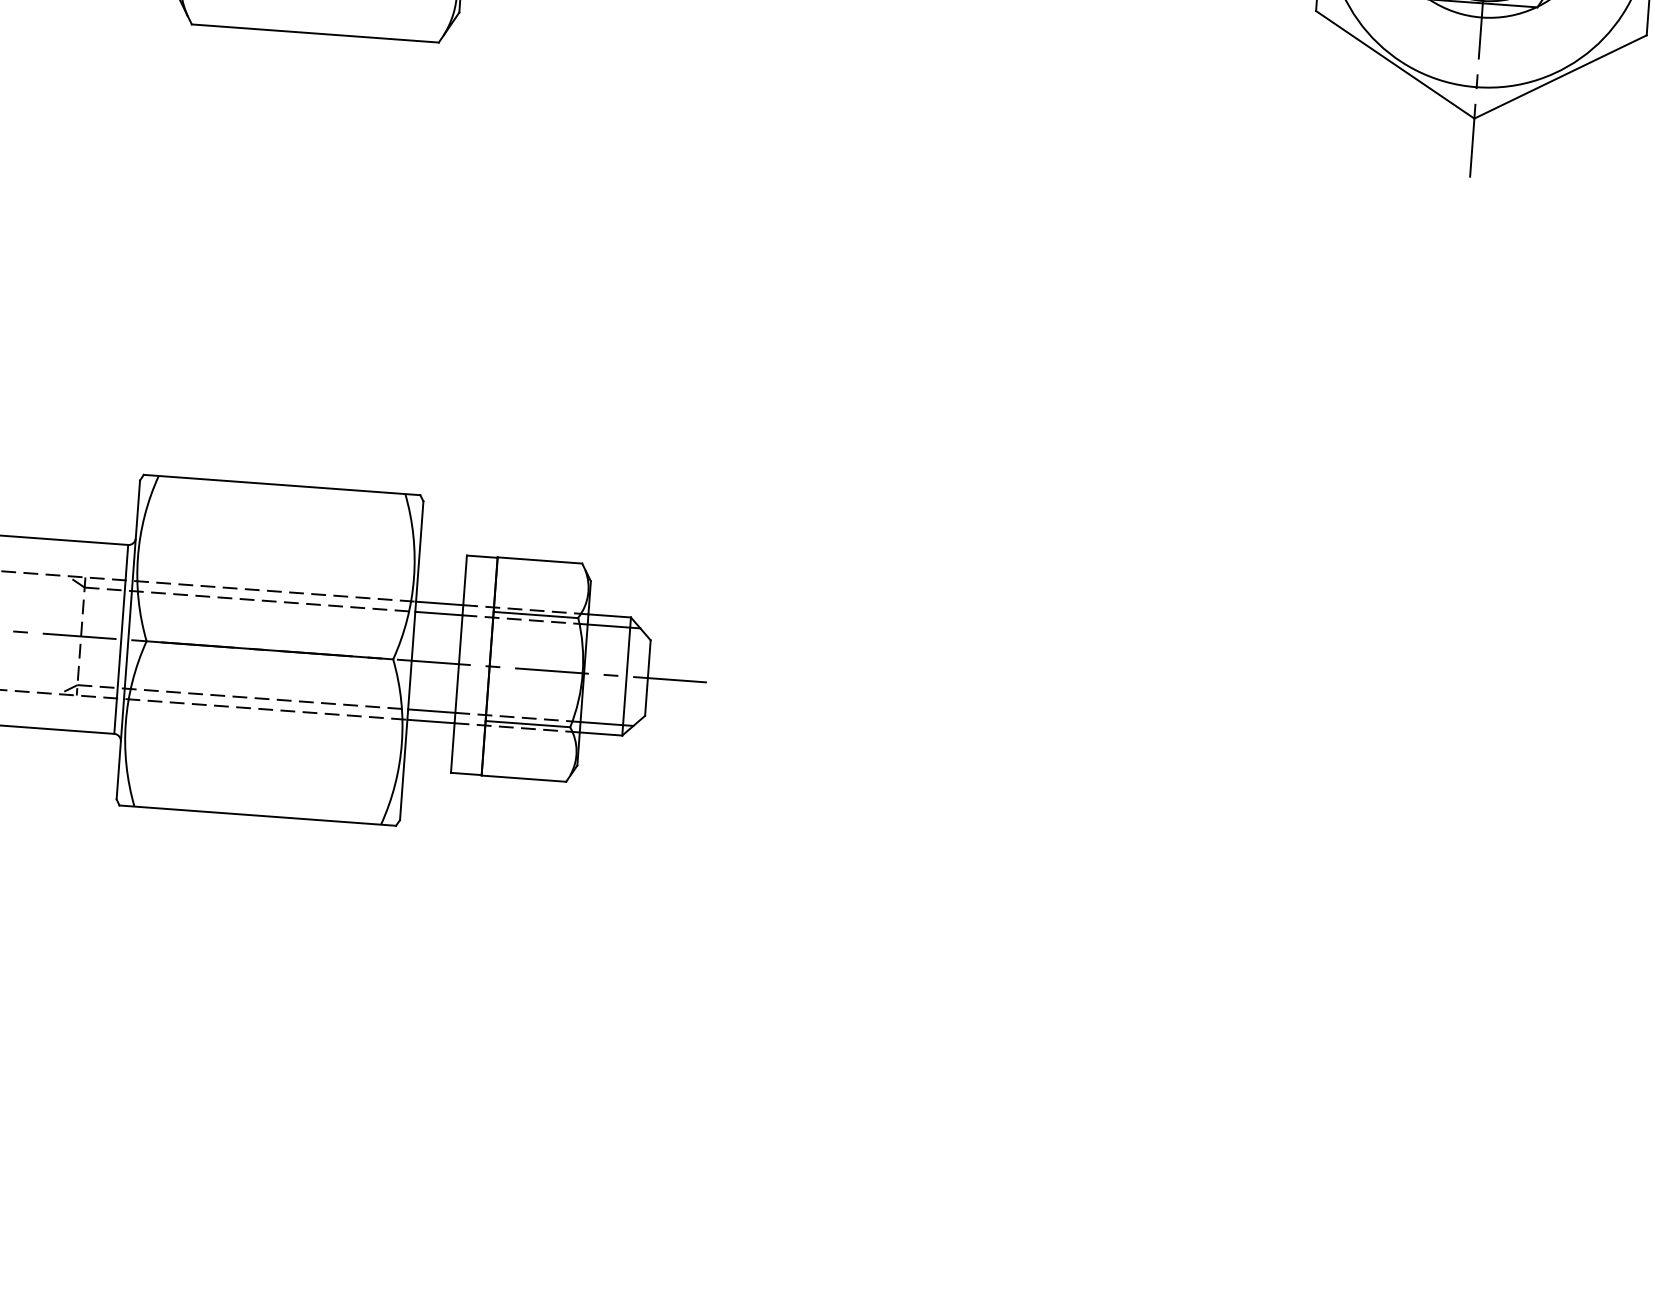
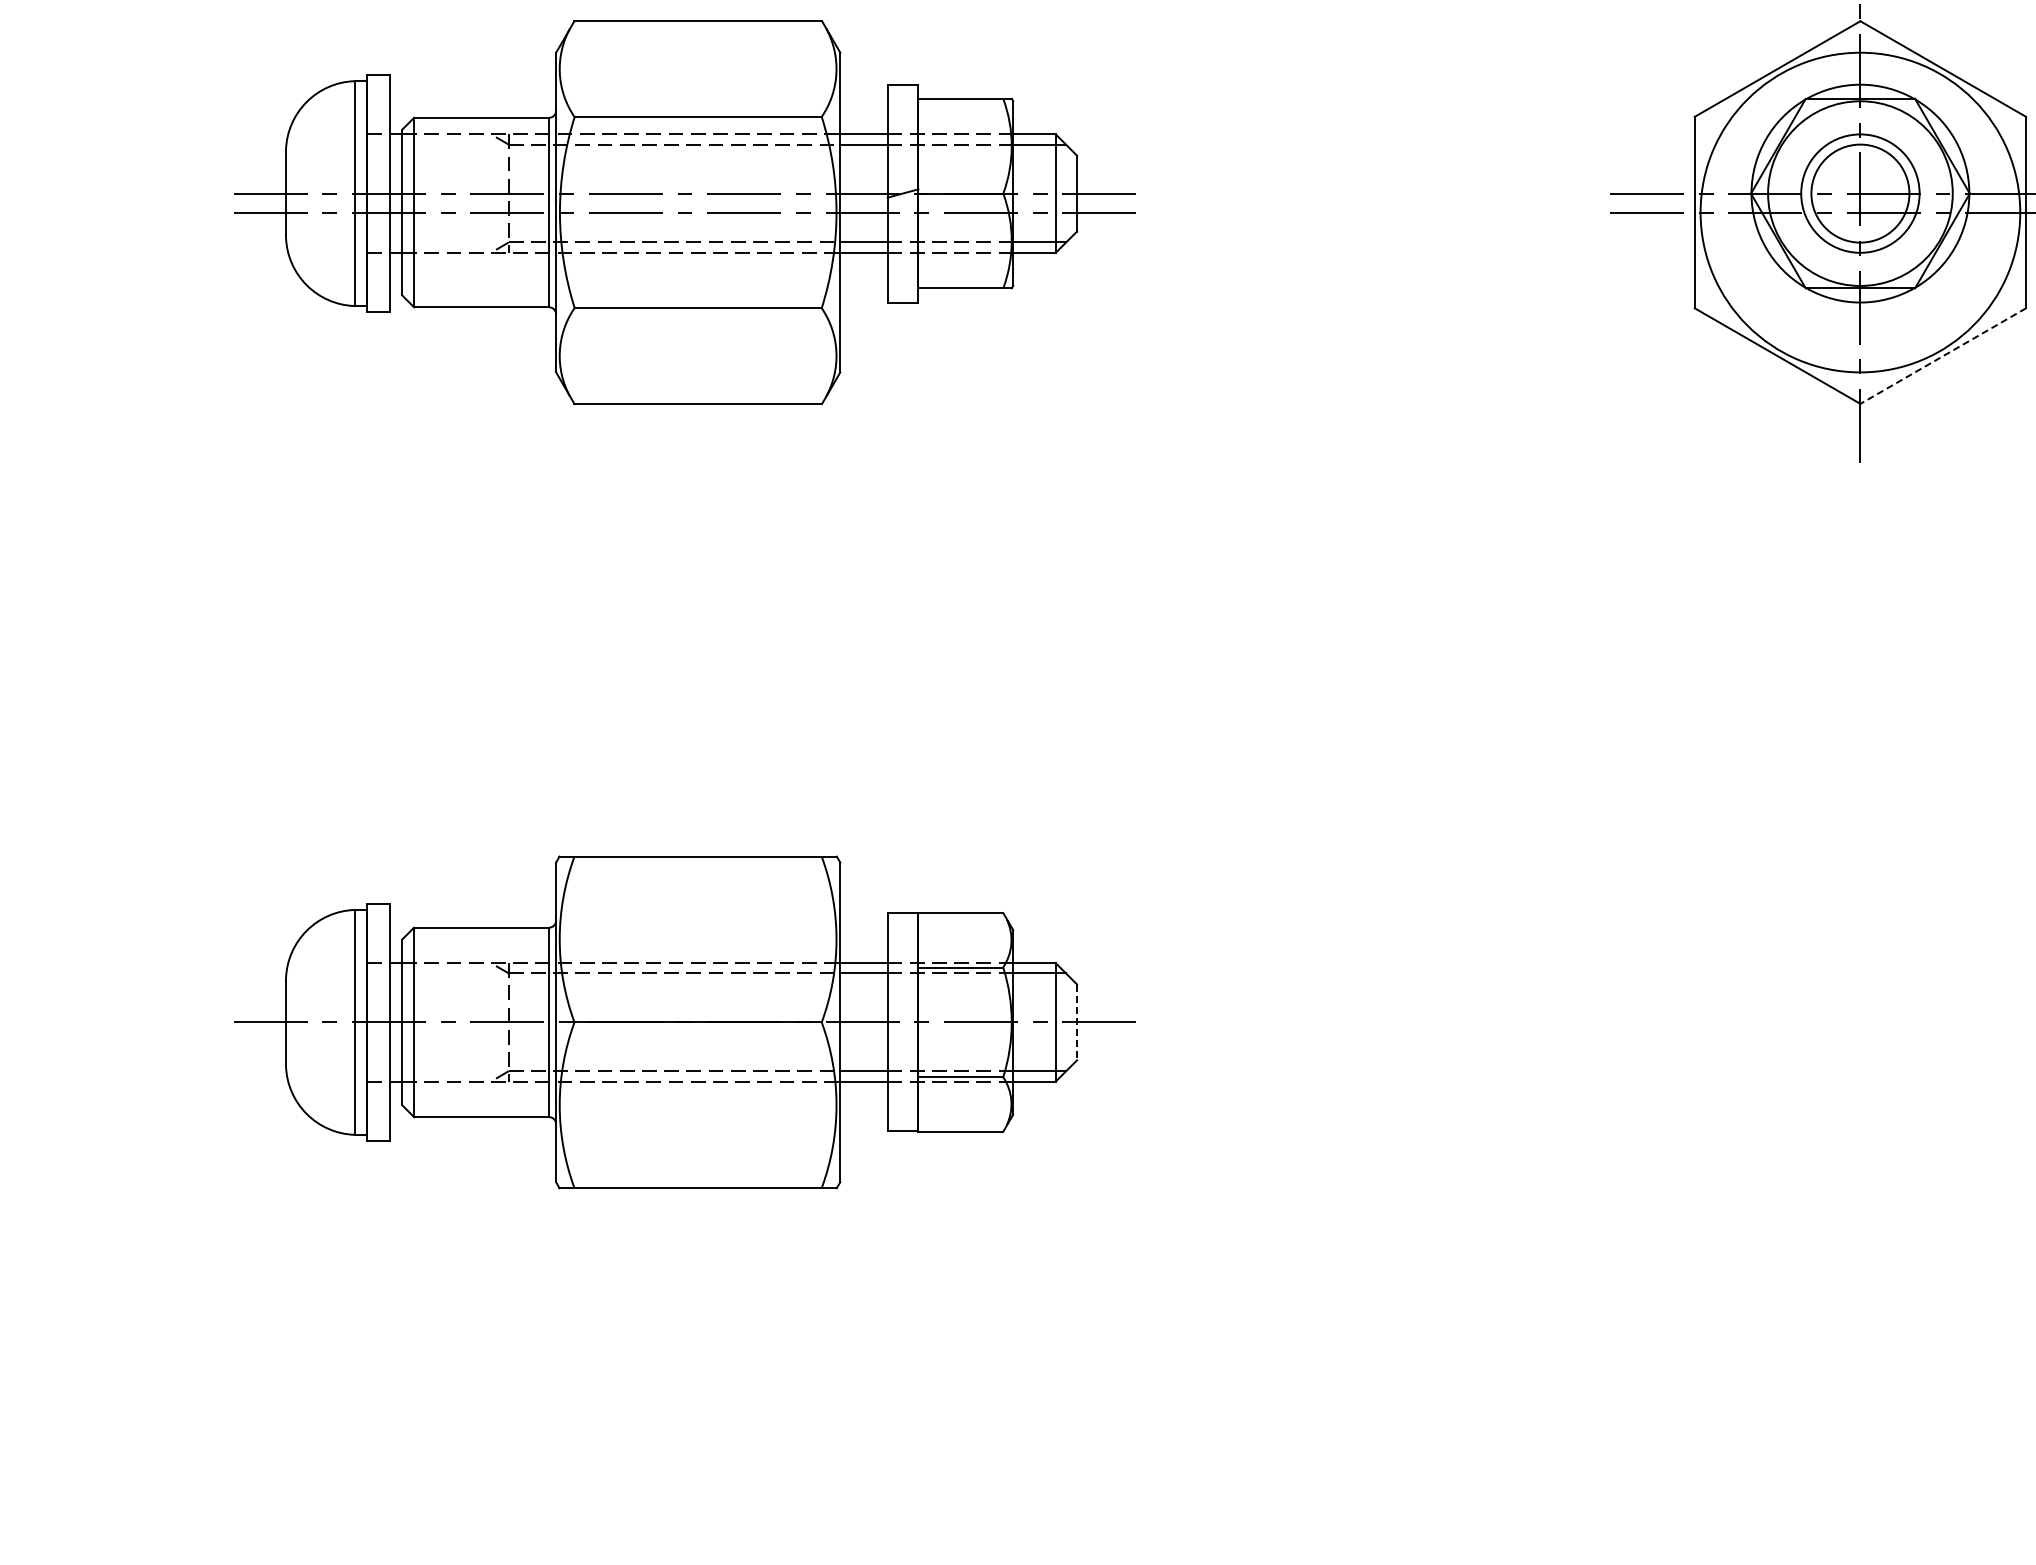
line: (1560, 77) -> (1943, 356), solid -> dashed
line: (648, 678) -> (1077, 1022), solid -> dashed

